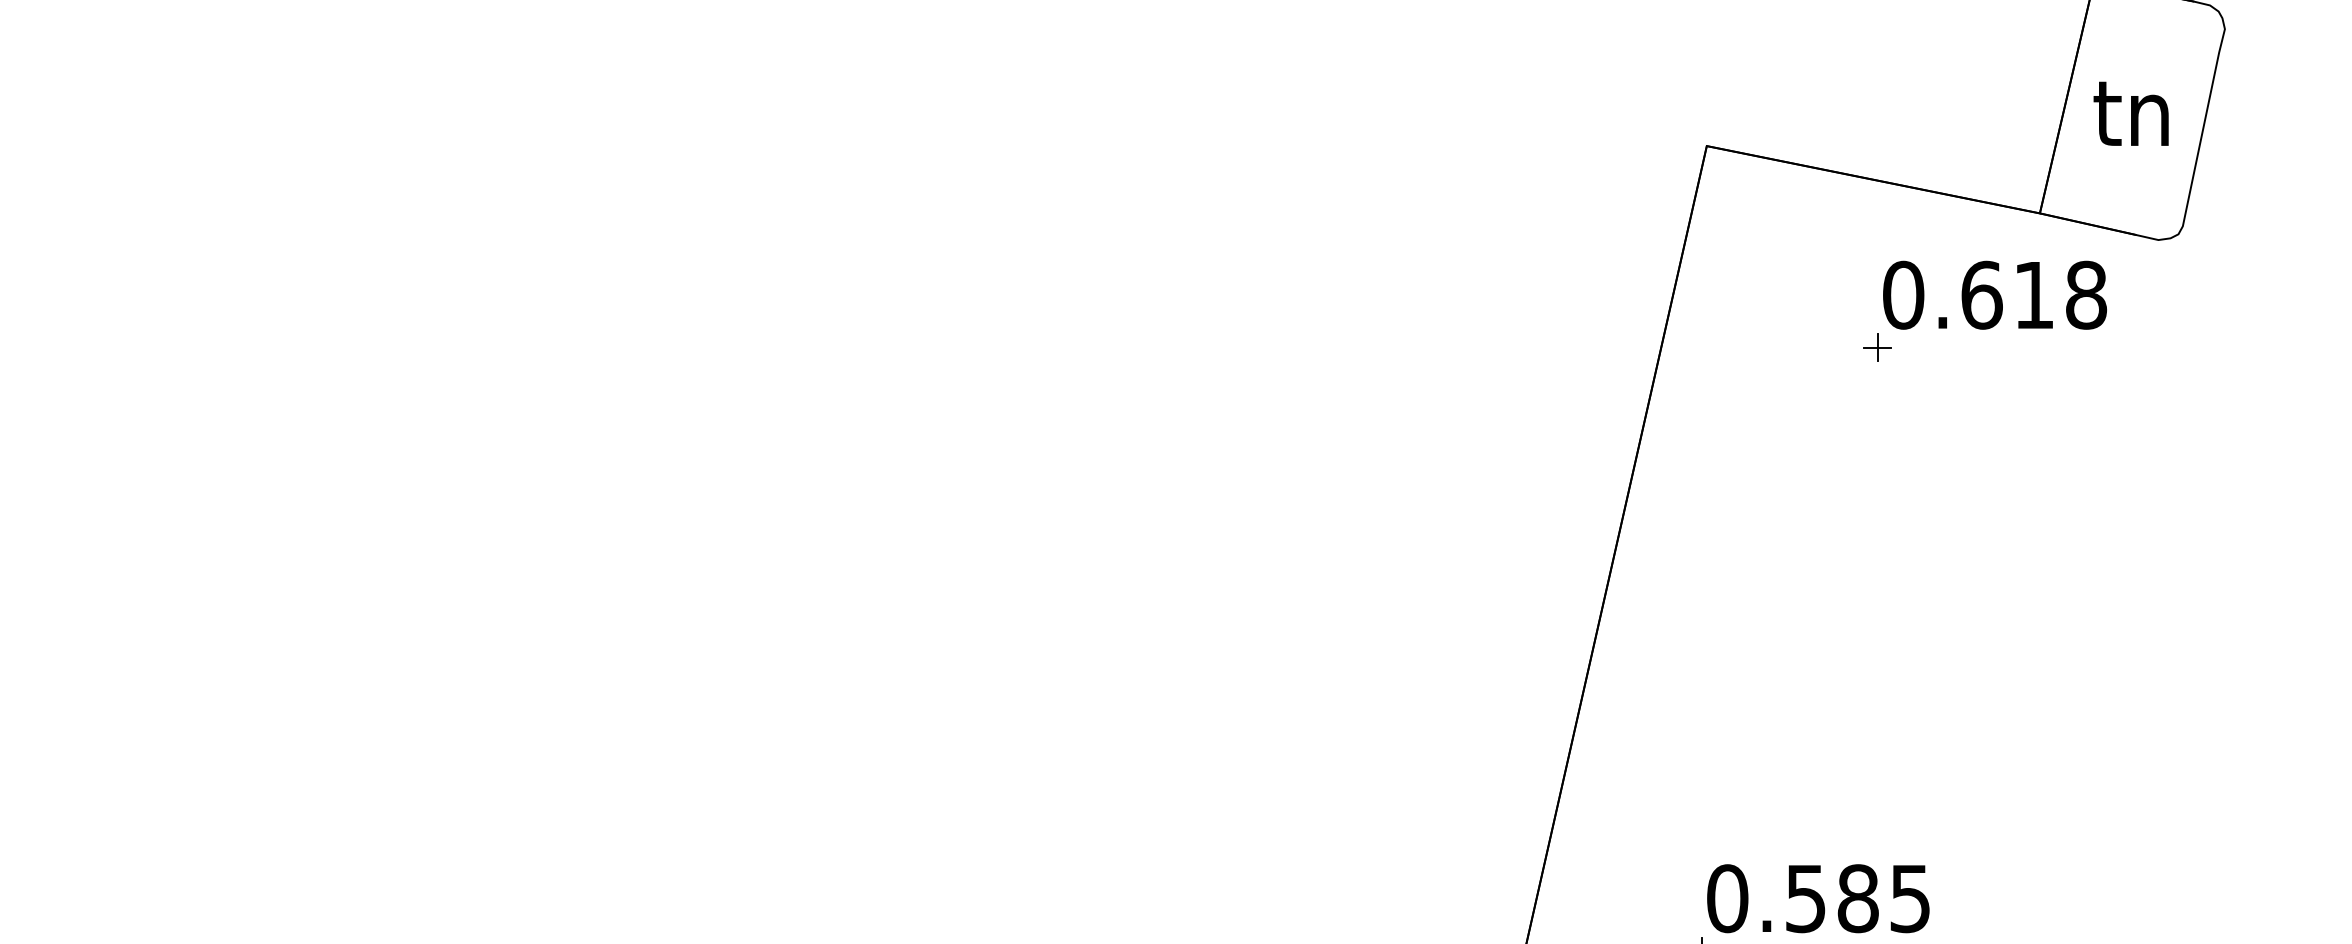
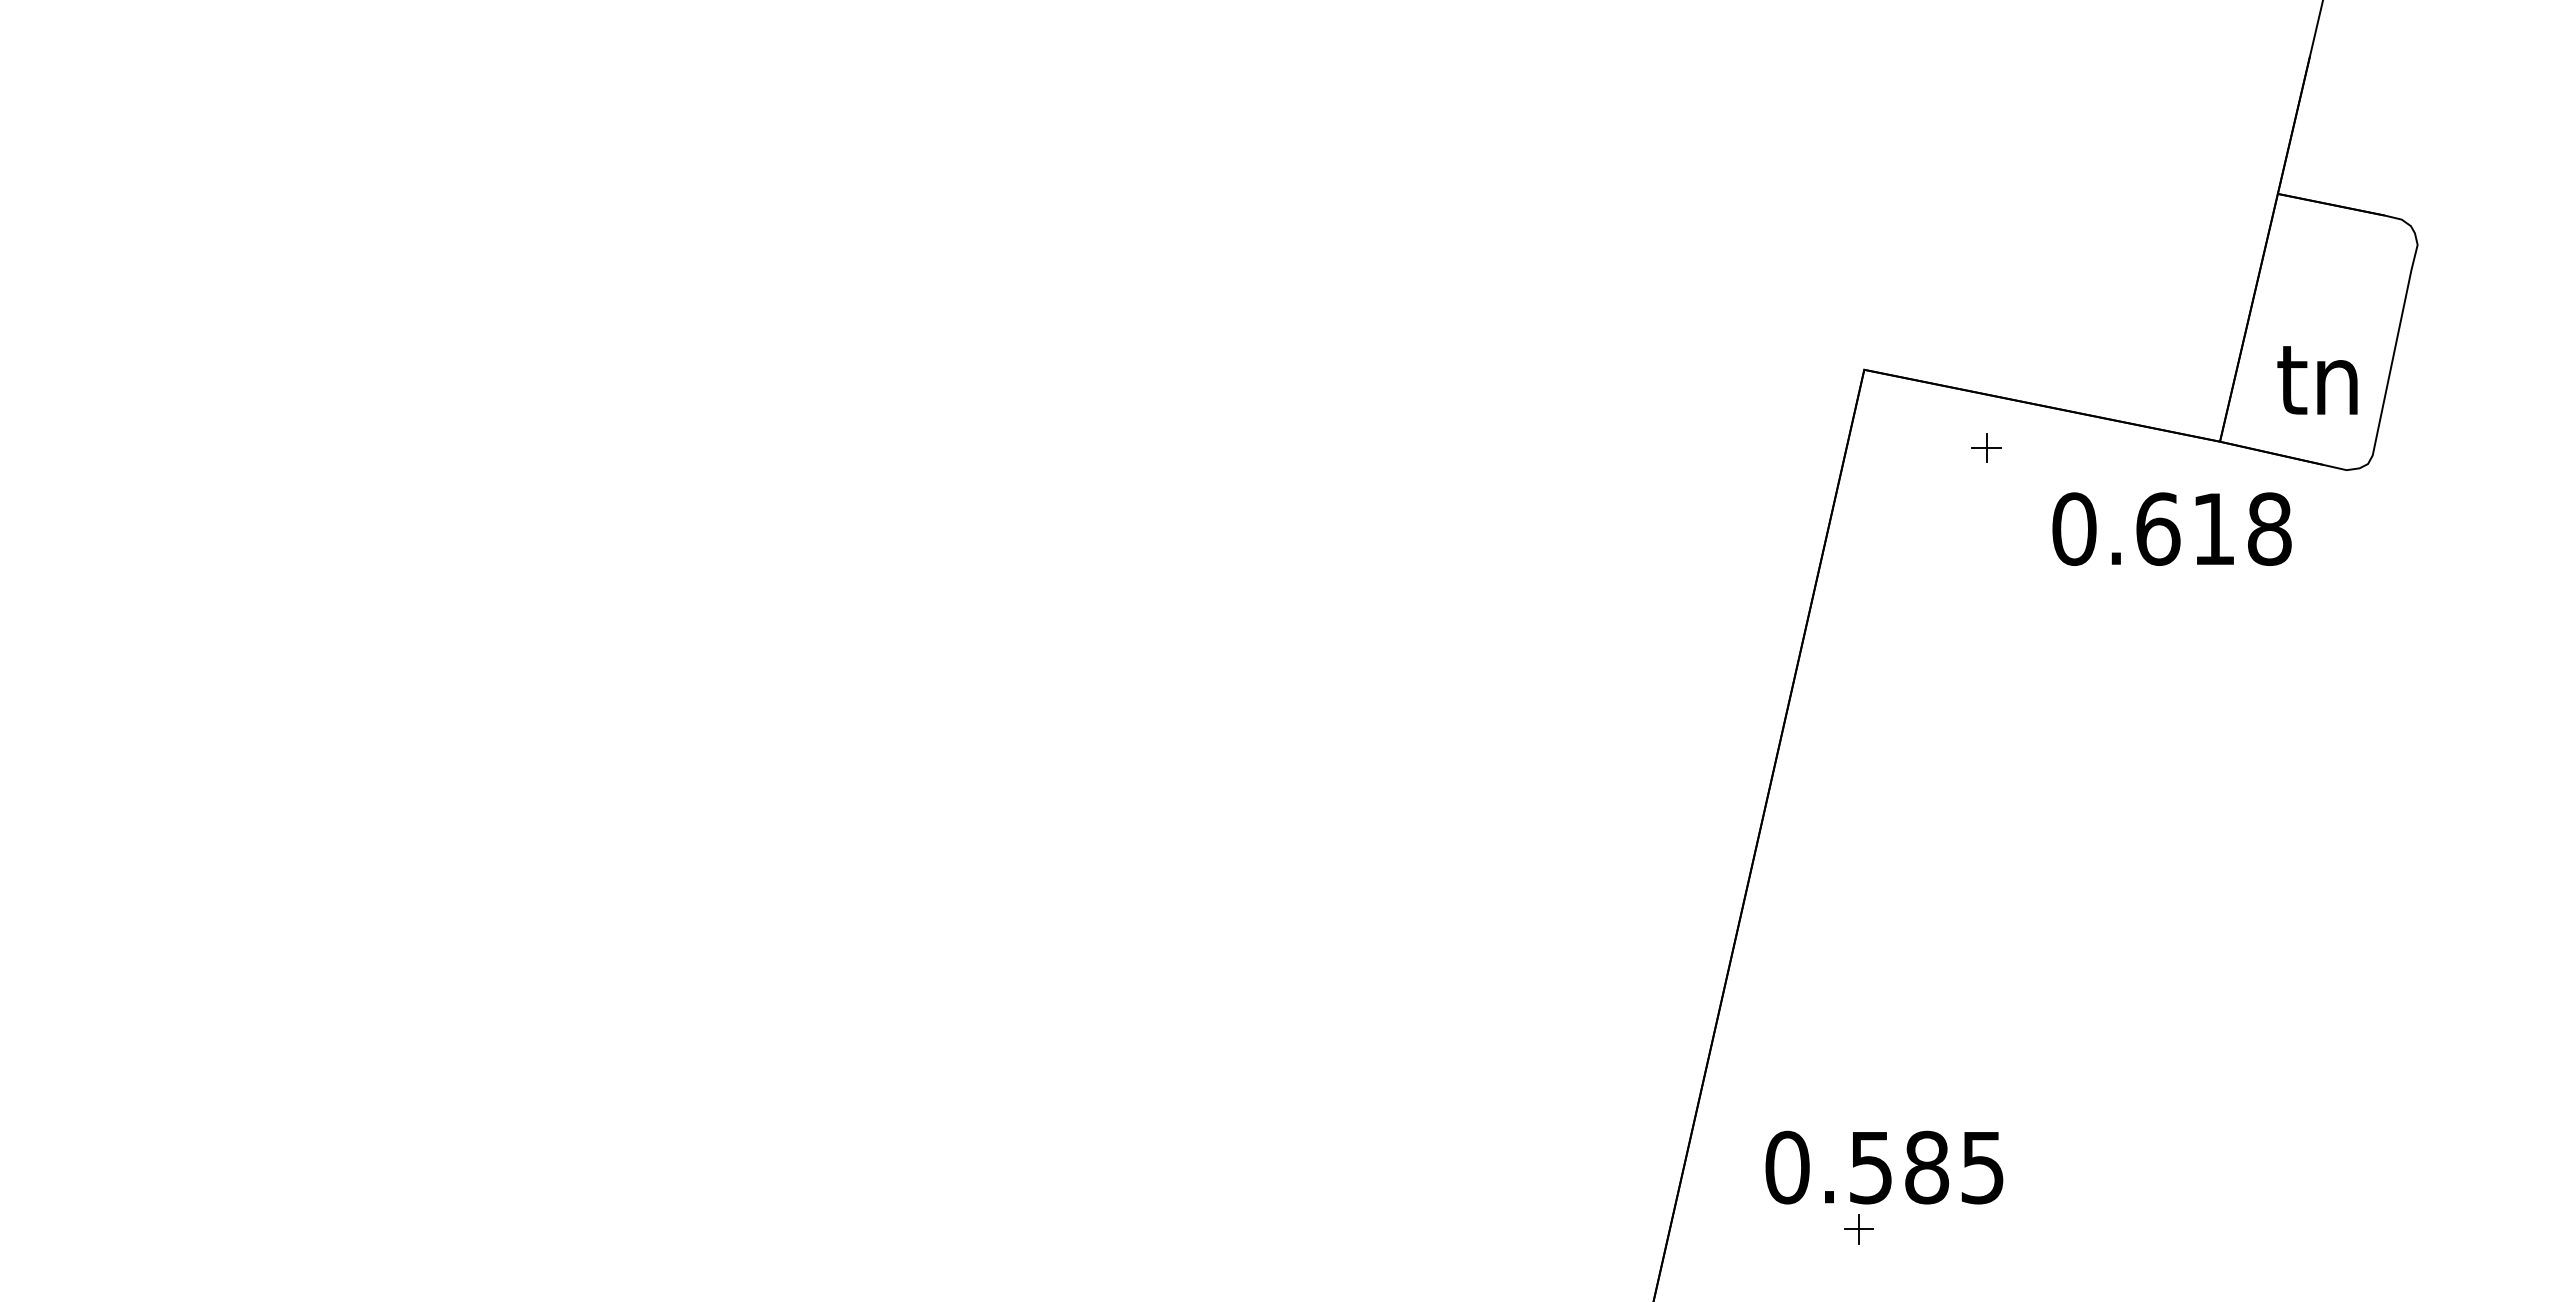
text: (2131, 113) -> (2317, 380), moved
part: (1877, 347) -> (1986, 447), moved
text: (1818, 898) -> (1884, 1167), moved

